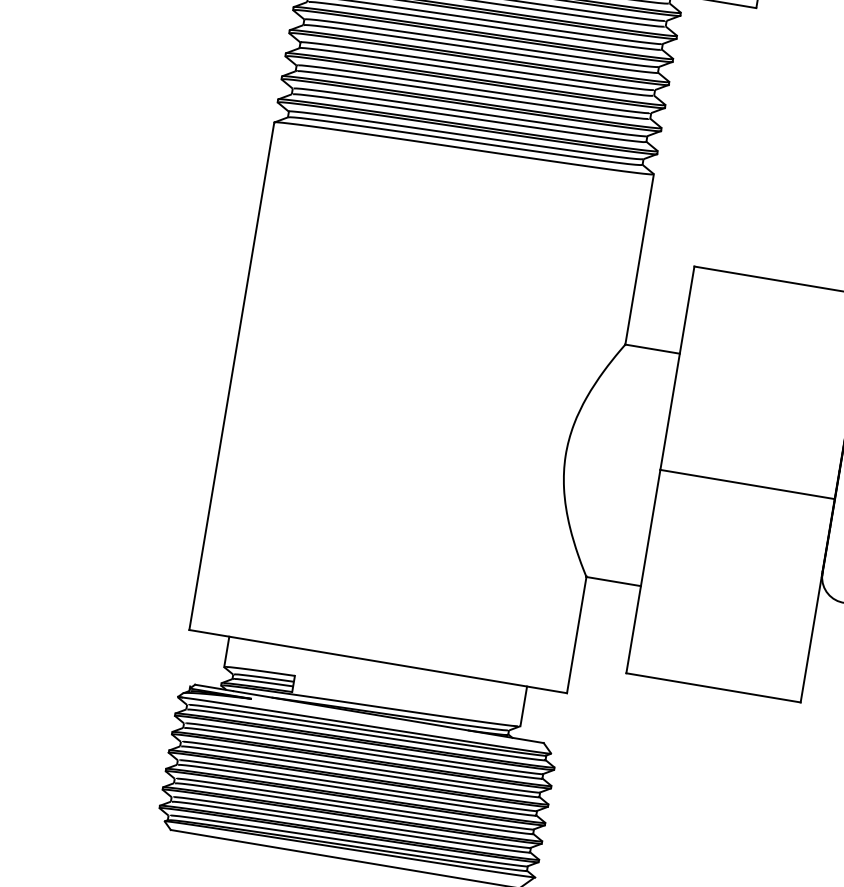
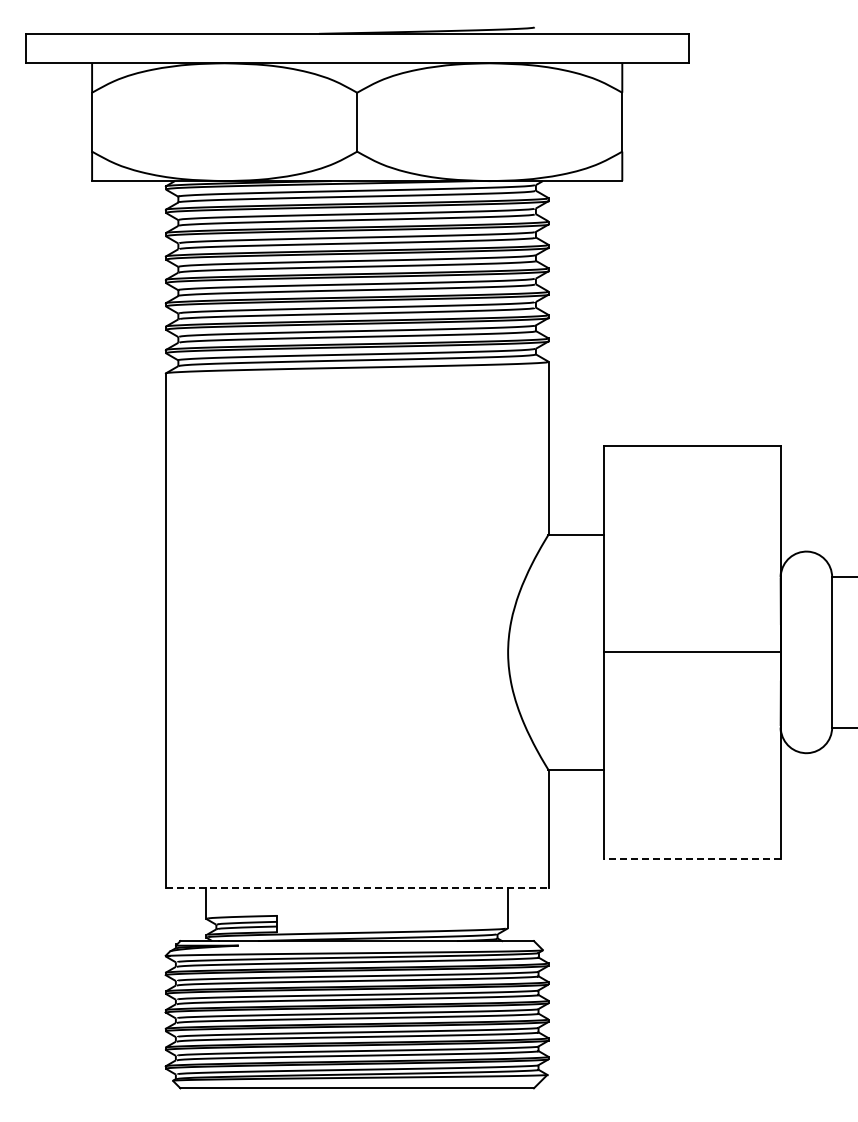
line: (378, 662) -> (357, 888), solid -> dashed
line: (712, 687) -> (691, 858), solid -> dashed

